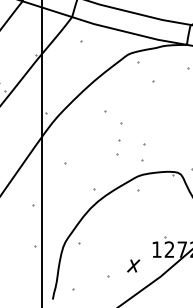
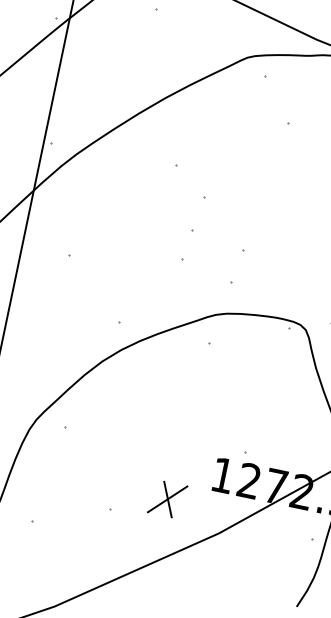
part: (133, 265) -> (167, 498), size x1.43

